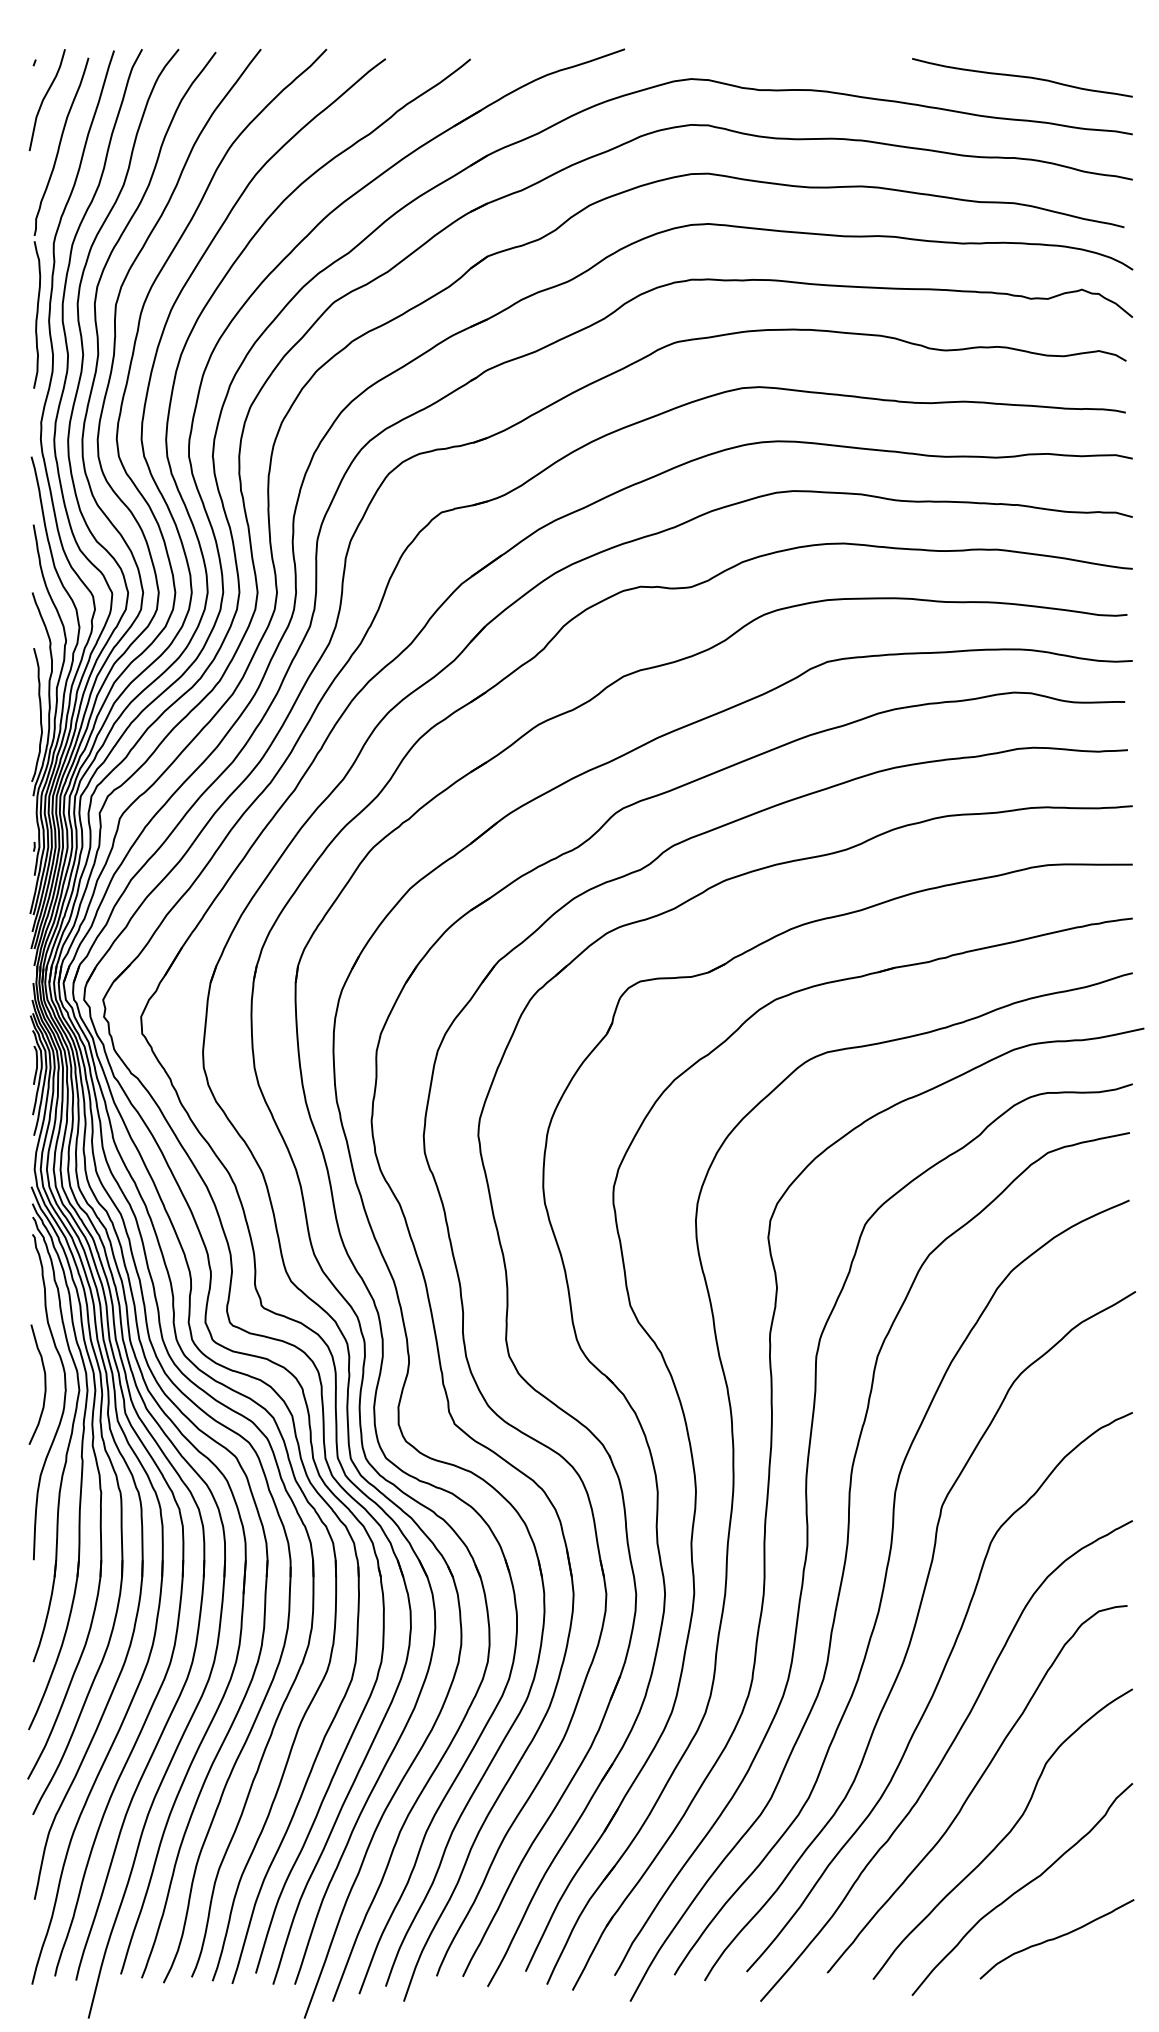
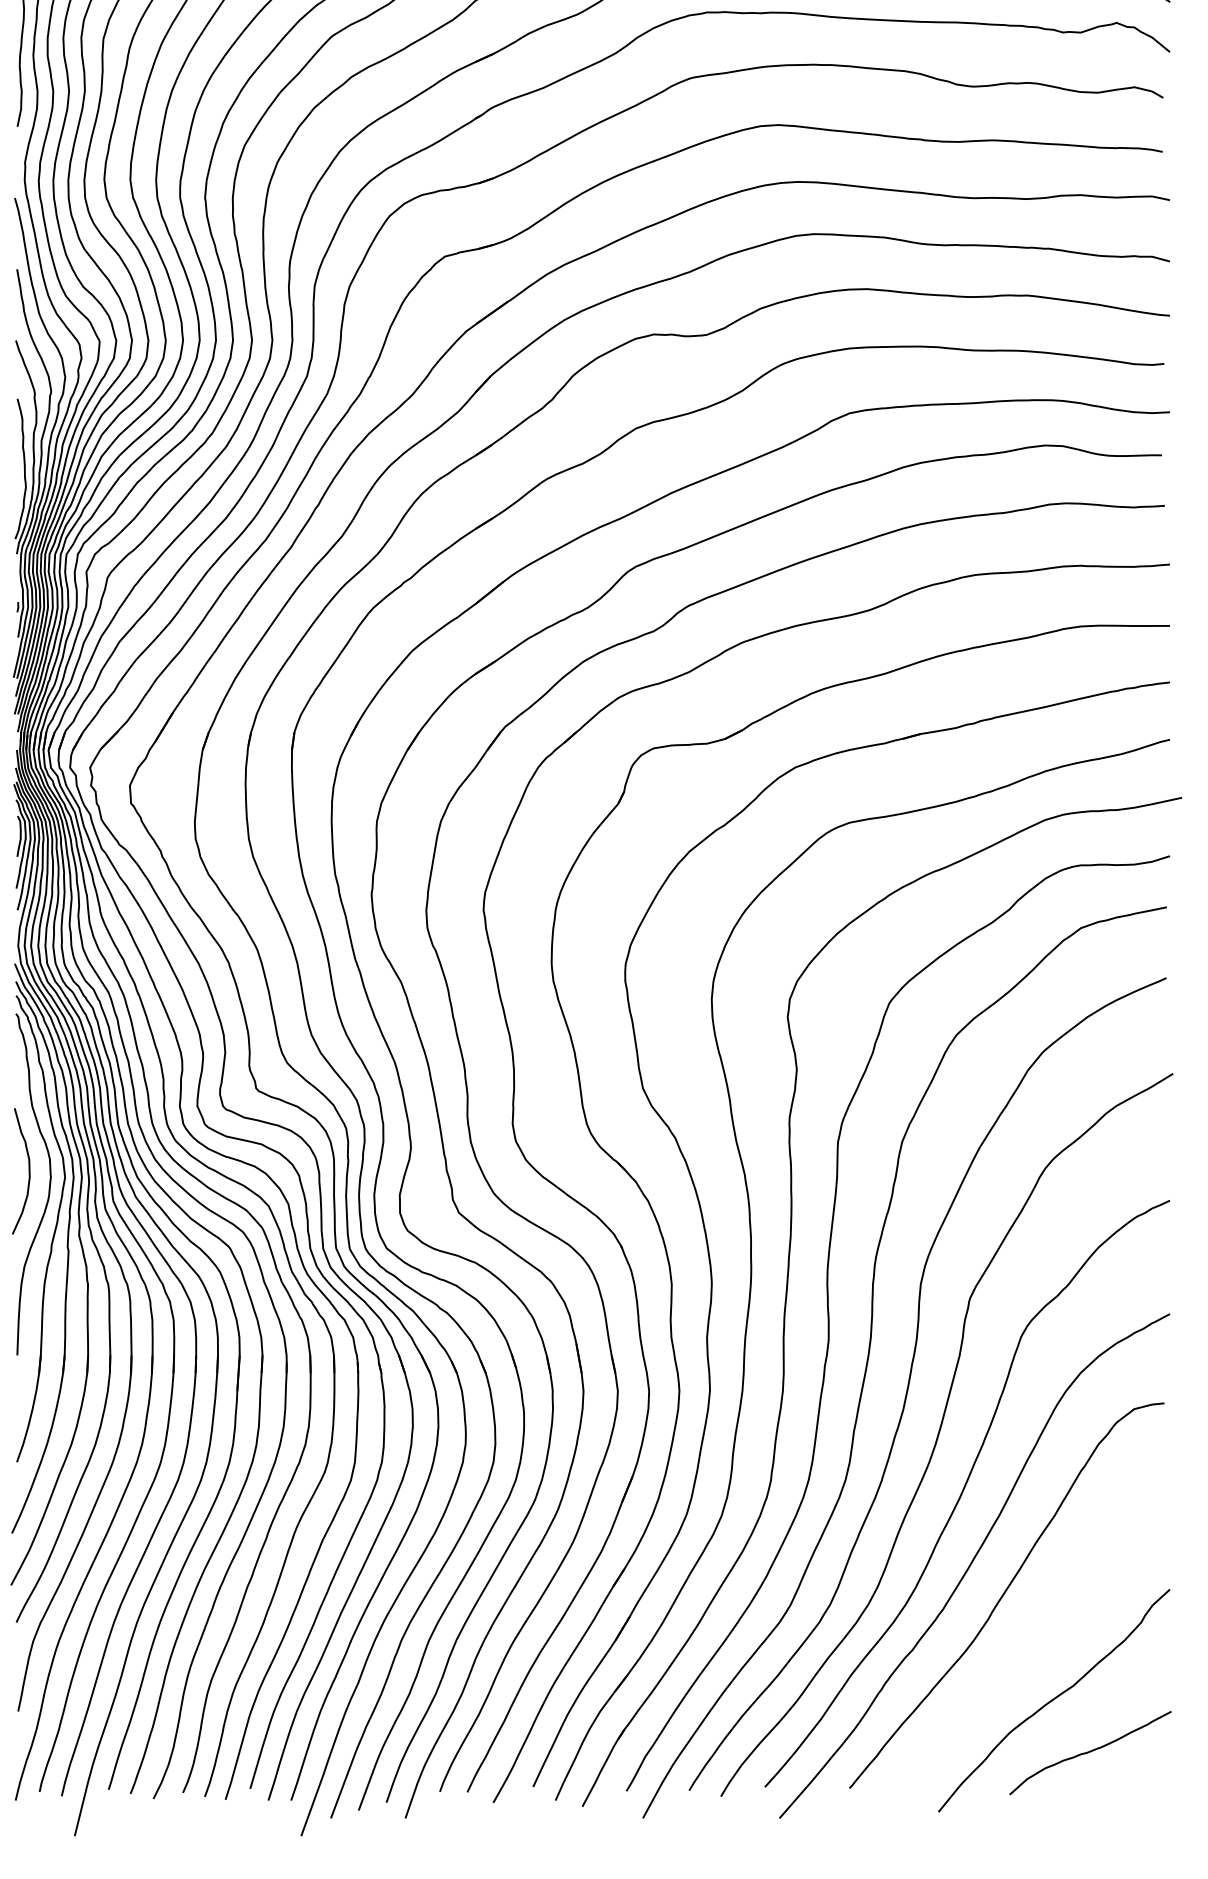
curve: (1005, 1835) -> (1036, 1644), removed

